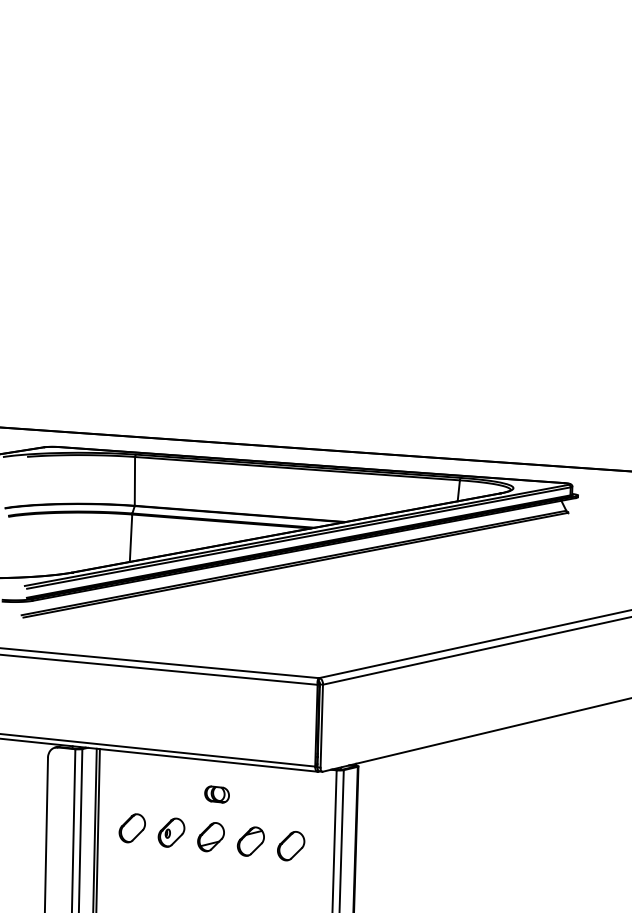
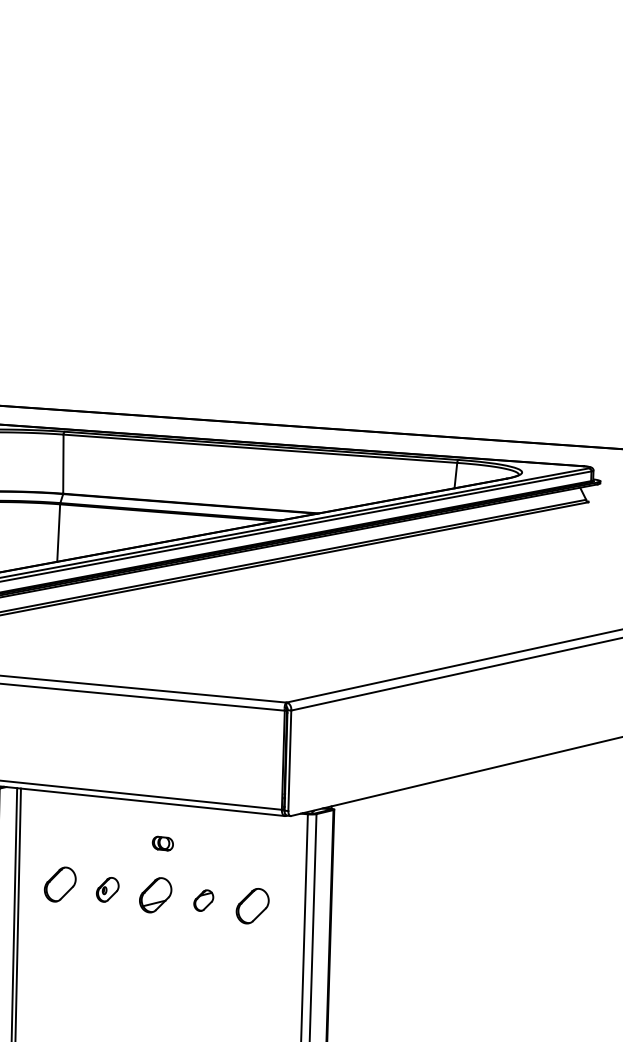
part: (216, 794) -> (162, 843), size x0.7
part: (171, 832) -> (107, 889), size x0.7
part: (250, 841) -> (203, 900), size x0.6

